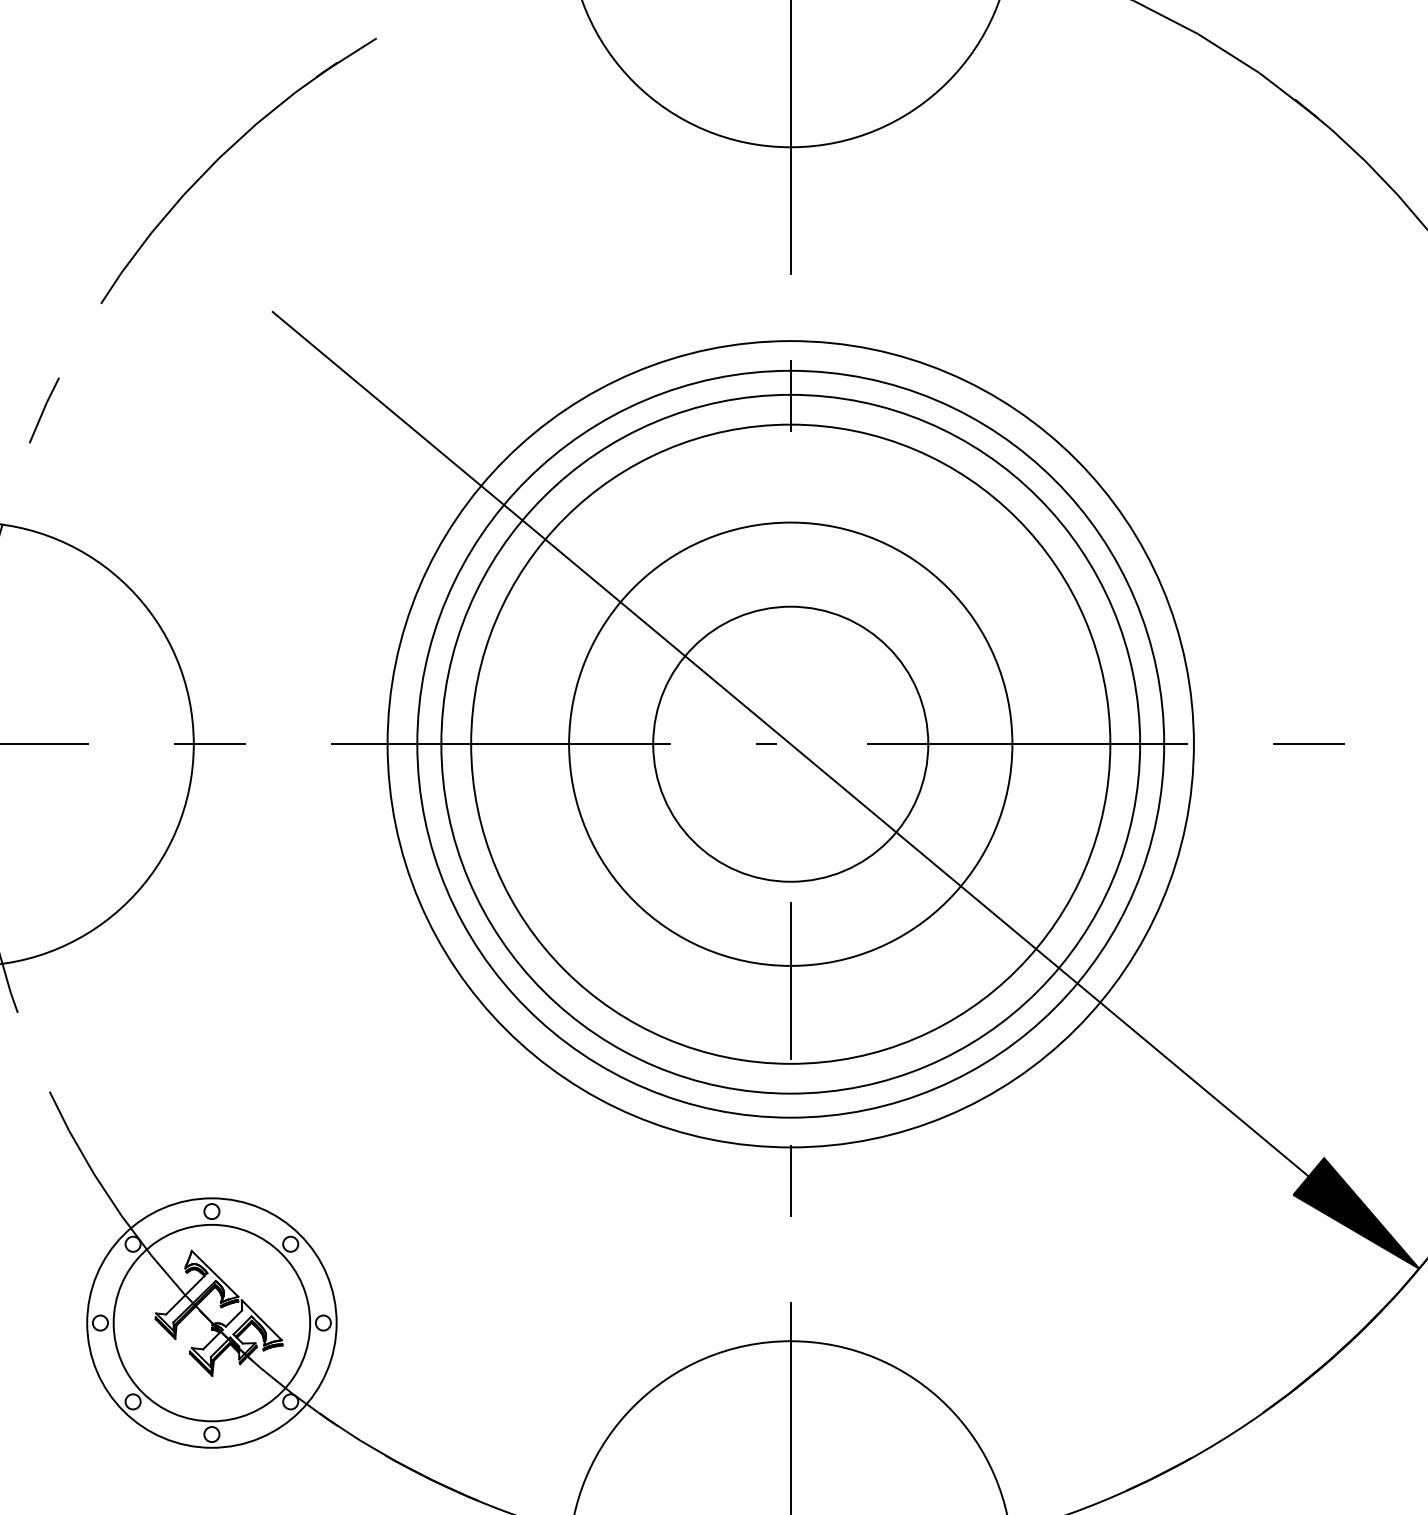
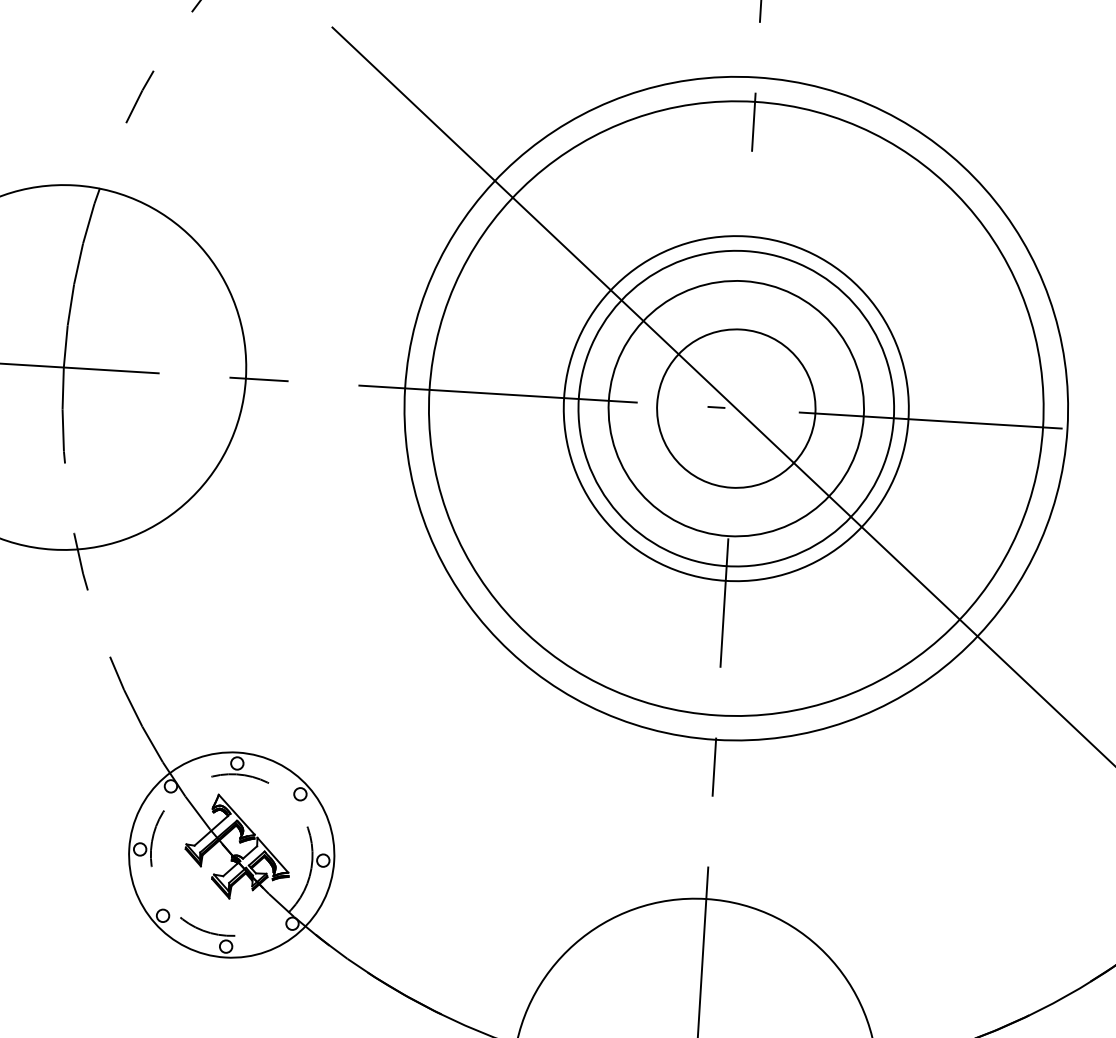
circle: (790, 743) -> (736, 408), size x0.6
circle: (790, 743) -> (736, 408), size x0.6
circle: (790, 743) -> (736, 408), size x0.7
circle: (790, 743) -> (736, 408), size x0.7
circle: (211, 1322) -> (231, 854), solid -> dashed

